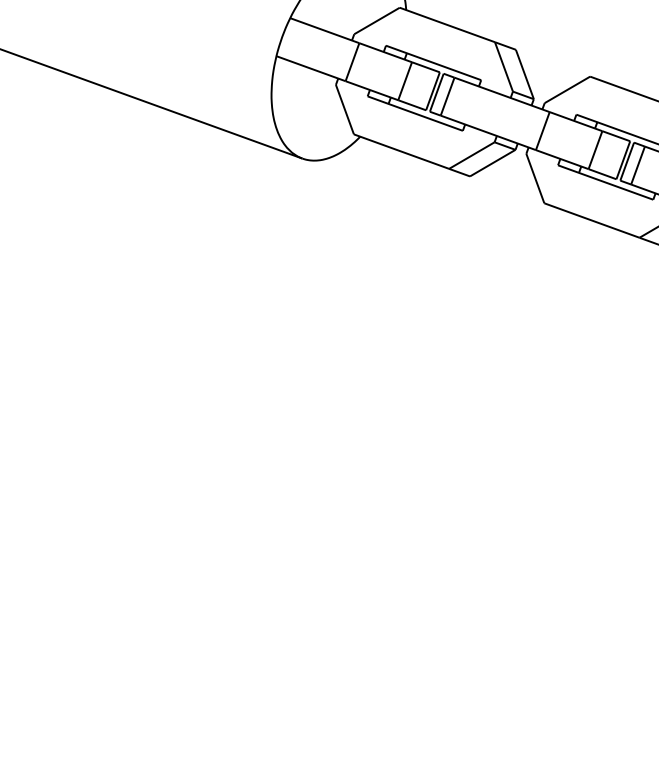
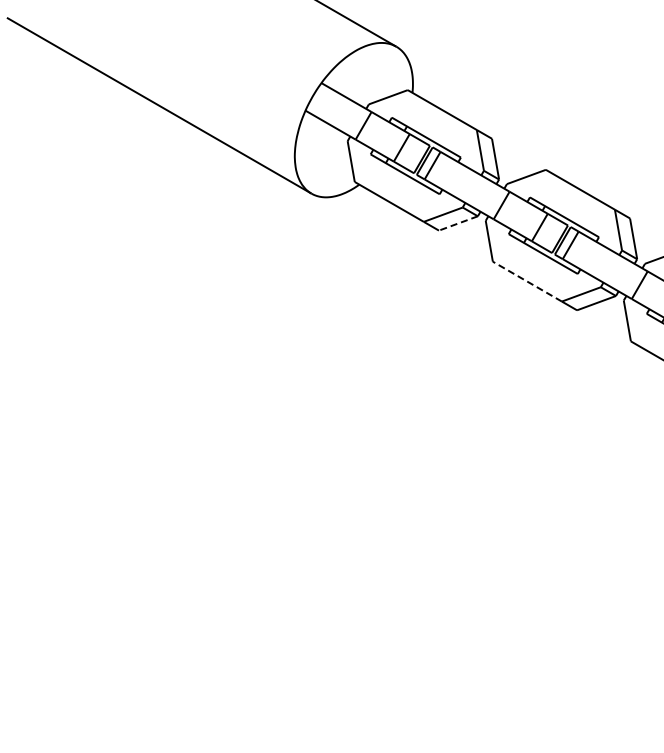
line: (492, 163) -> (458, 223), solid -> dashed
line: (592, 220) -> (527, 281), solid -> dashed

